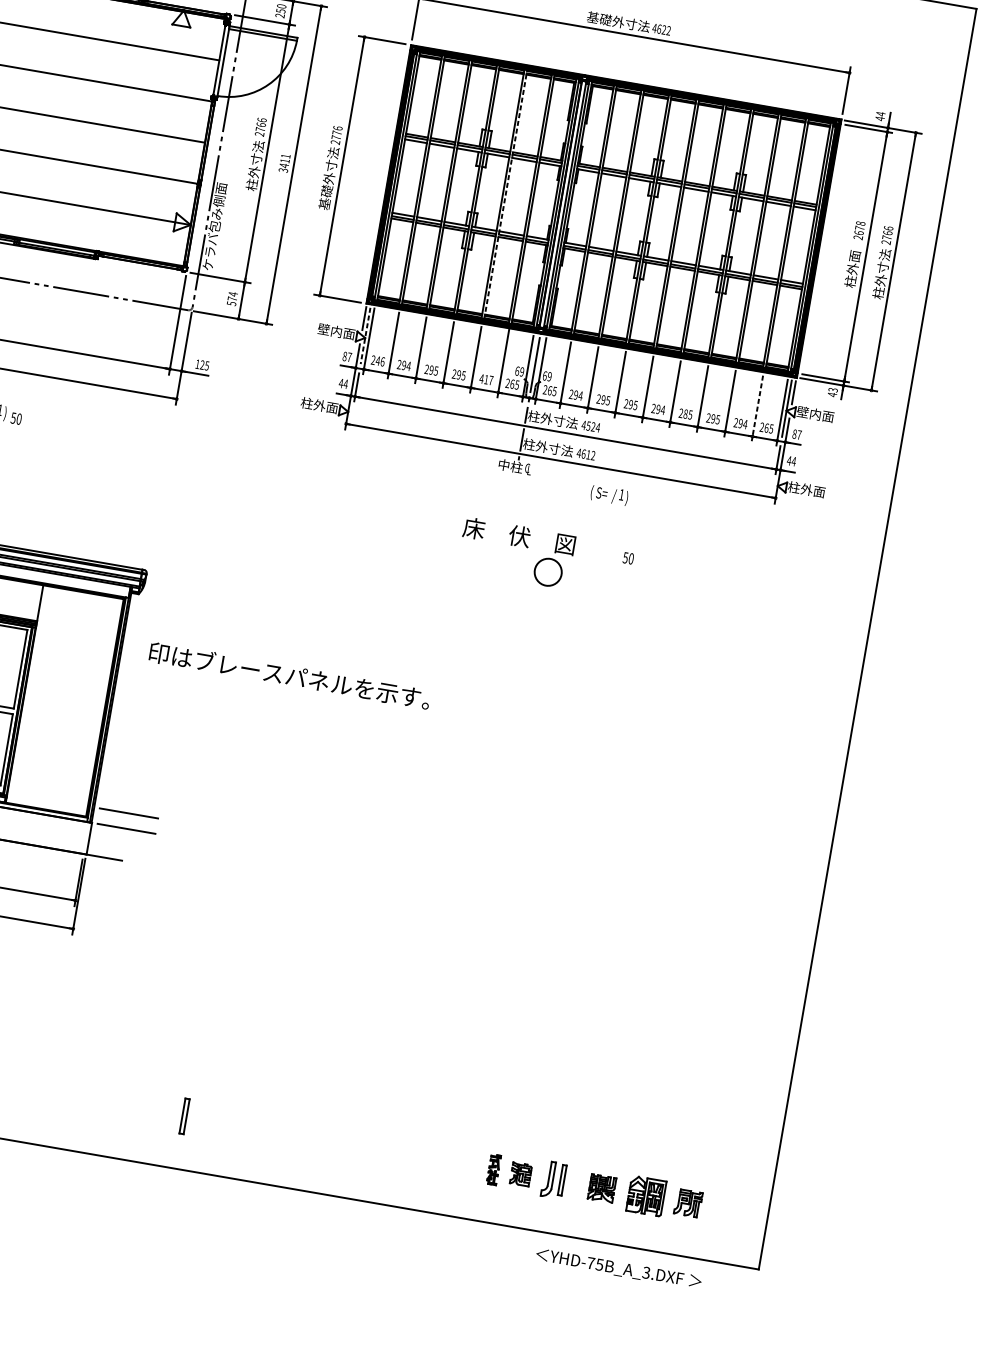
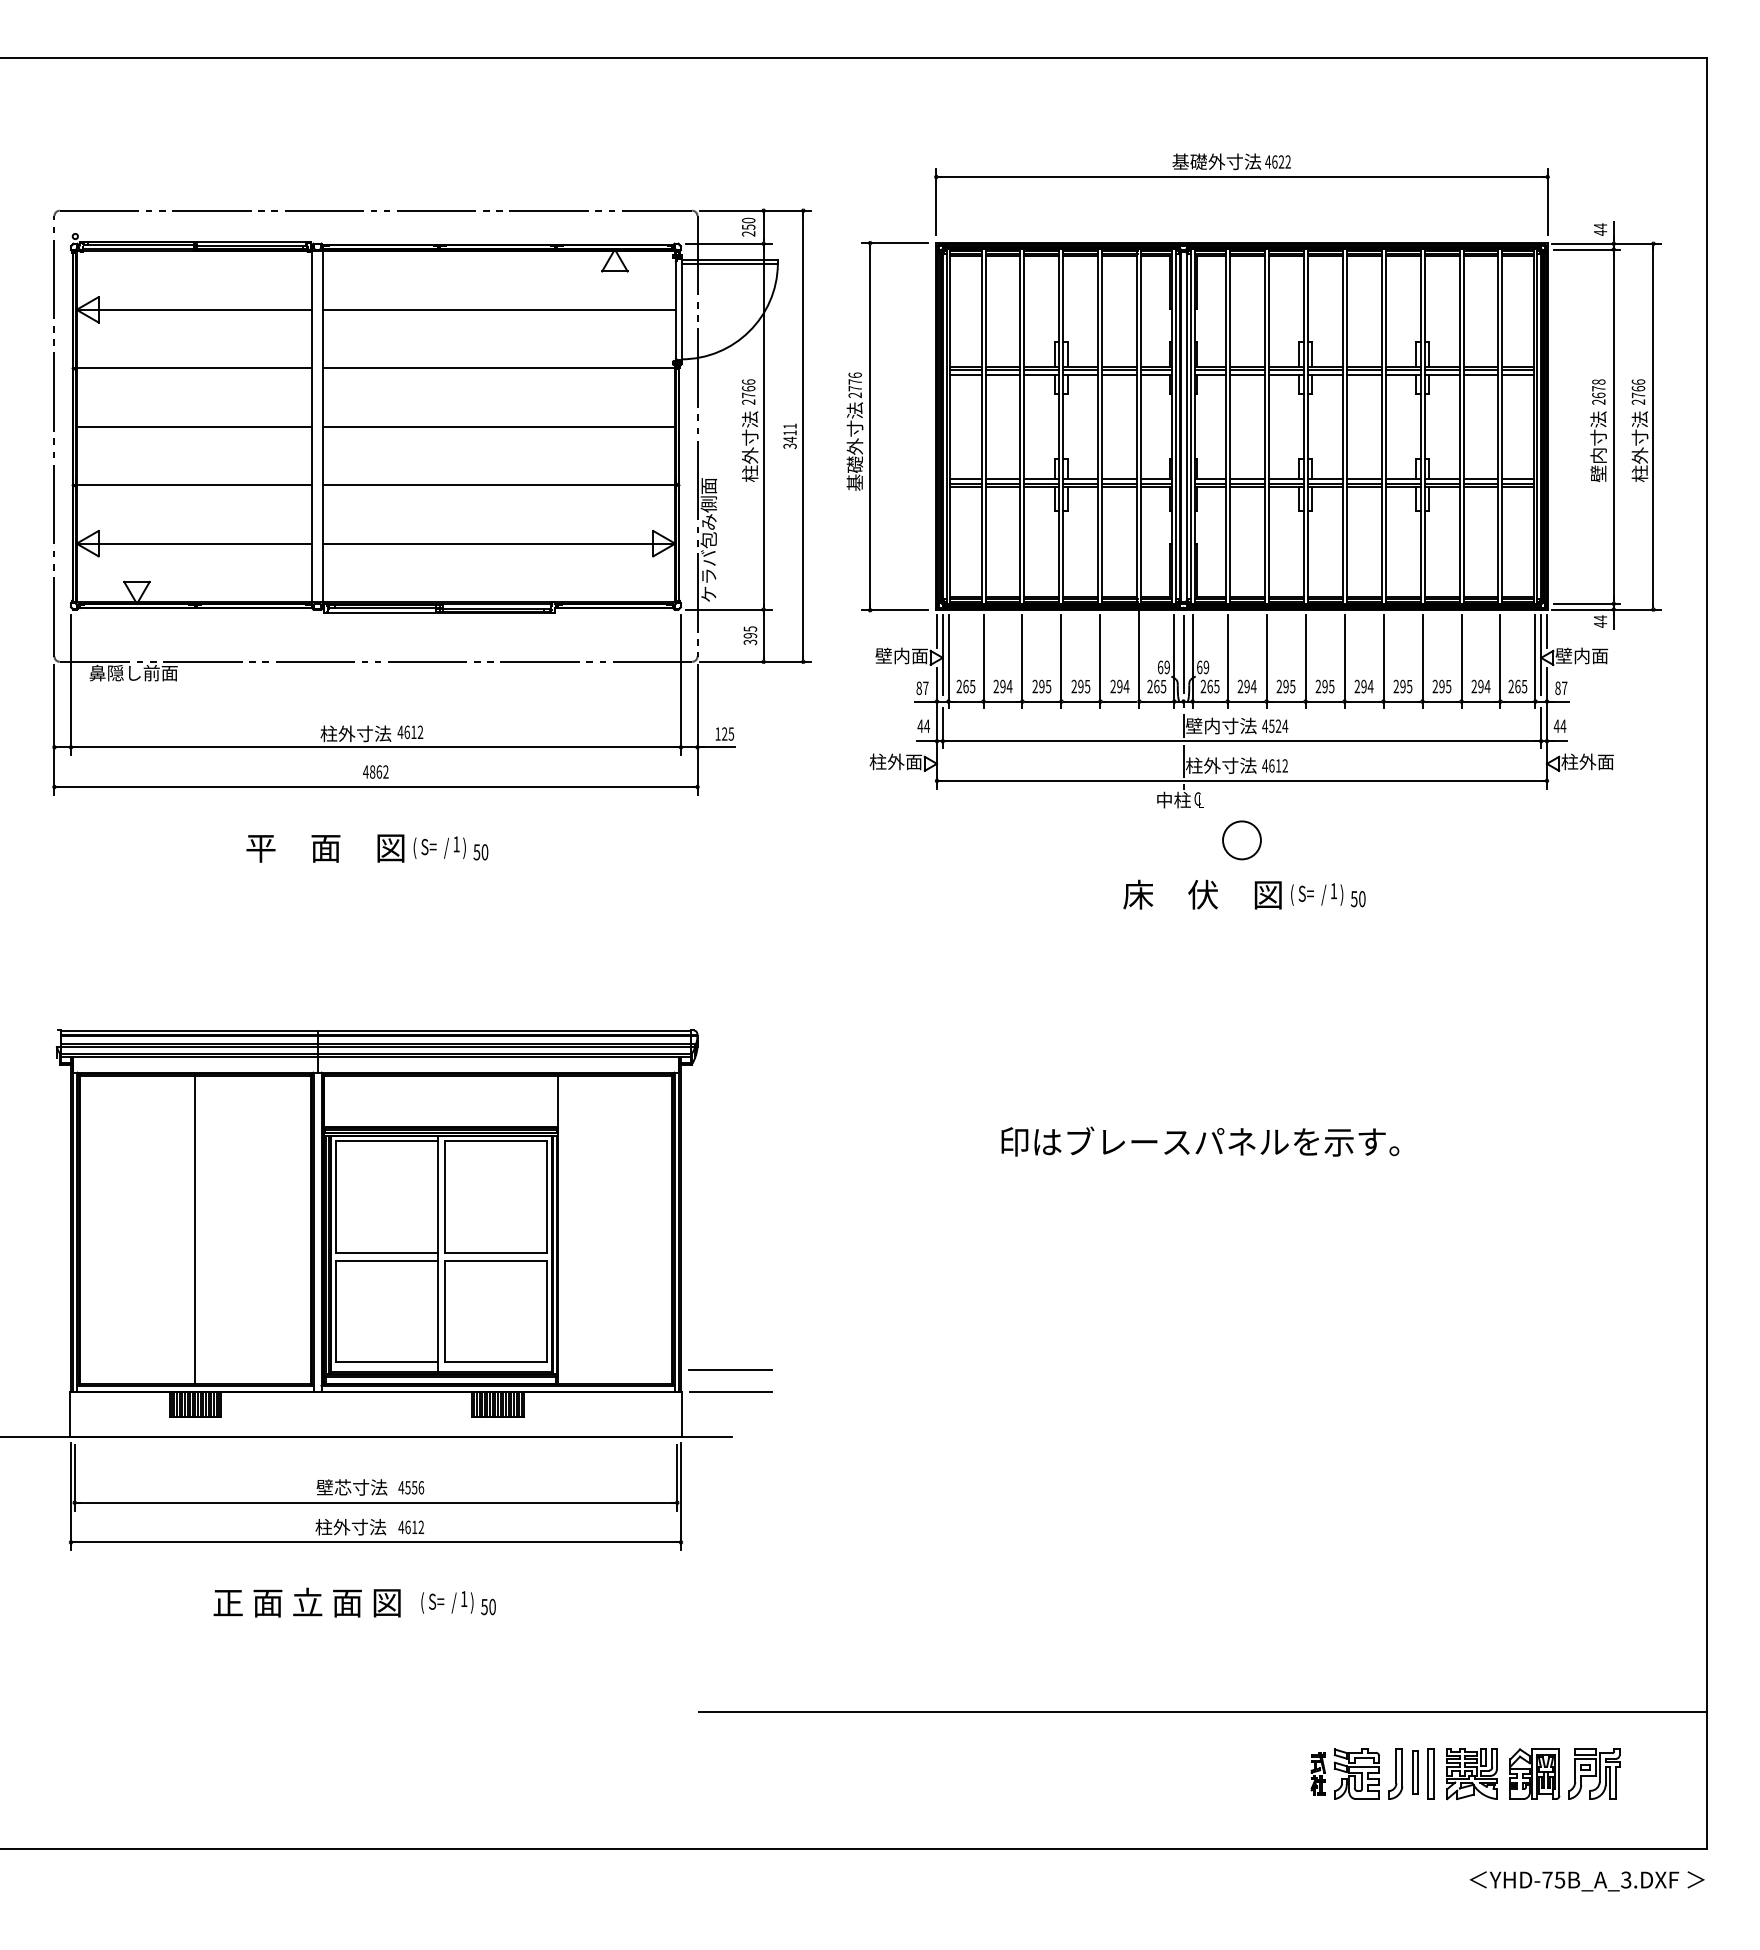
line: (505, 194) -> (1102, 426), dashed -> solid
text: (852, 268) -> (1598, 446), 柱外面 -> 壁内寸法
text: (232, 298) -> (750, 635), 574 -> 395
line: (365, 336) -> (942, 655), dashed -> solid
text: (380, 361) -> (969, 686), 246 -> 265
text: (486, 379) -> (1119, 686), 417 -> 294
text: (833, 390) -> (1600, 618), 43 -> 44
line: (757, 408) -> (1500, 661), dashed -> solid
text: (685, 414) -> (1402, 686), 285 -> 295
text: (540, 417) -> (1203, 725), 柱外寸法 -> 壁内寸法
text: (609, 495) -> (1317, 894), moved
circle: (547, 572) -> (1241, 840), moved
text: (289, 675) -> (1200, 1141), moved
line: (419, 1111) -> (1202, 1711), added
part: (184, 1115) -> (1430, 1773), moved
part: (520, 1173) -> (1356, 1773), size x1.67
part: (601, 1188) -> (1471, 1774), size x1.43
part: (688, 1202) -> (1594, 1773), size x1.43
text: (618, 1269) -> (1586, 1881), moved

